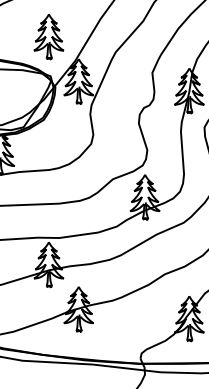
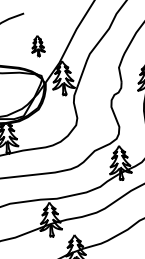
part: (48, 37) -> (37, 46), size x0.6

